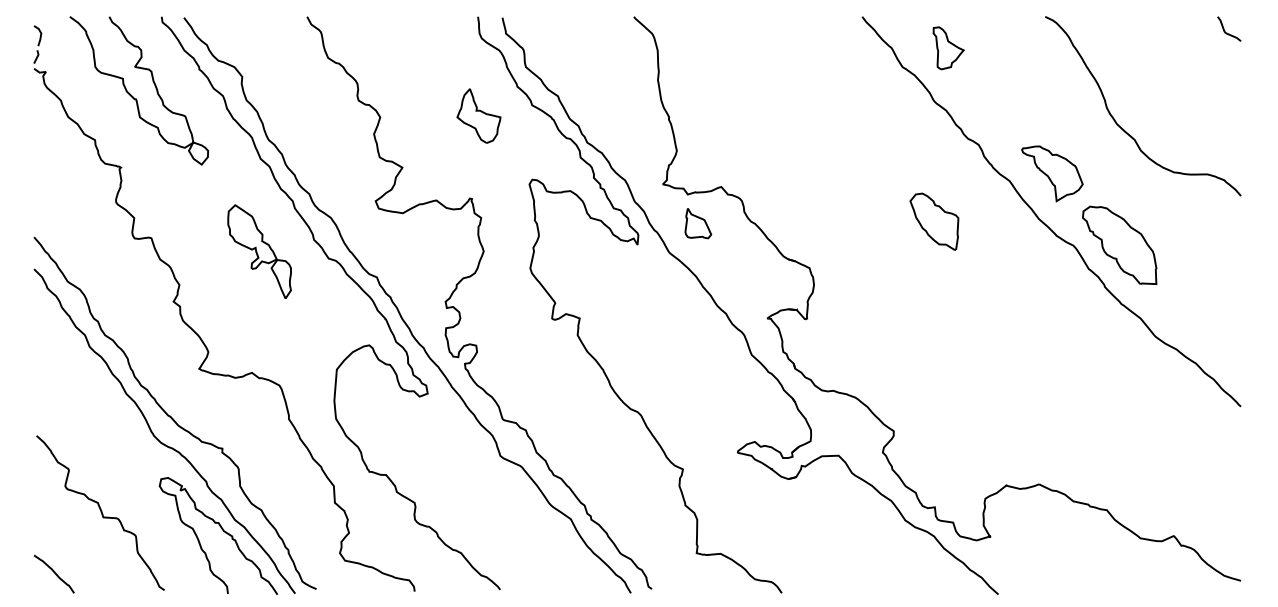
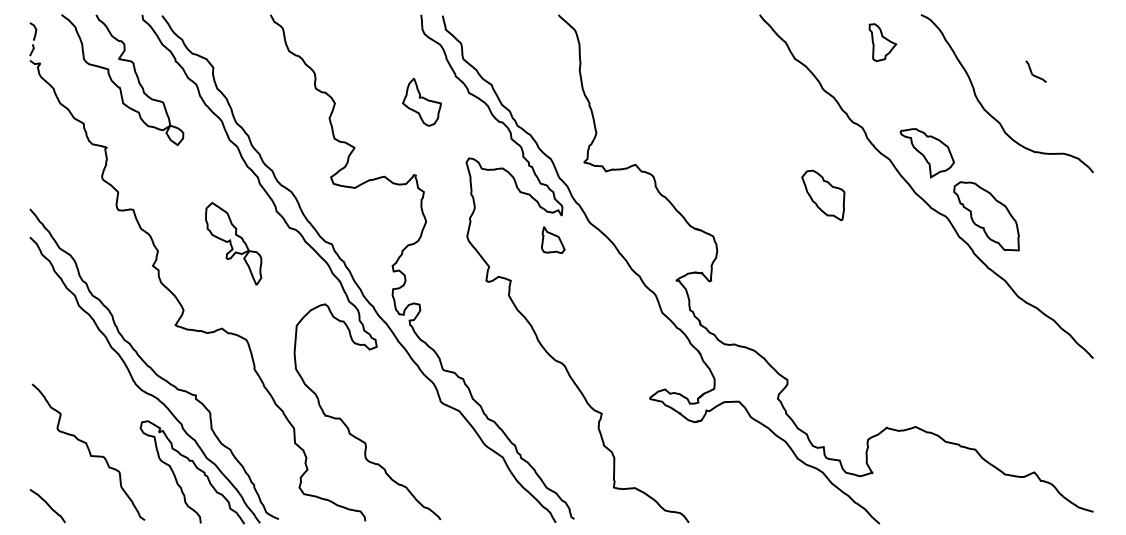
curve: (1225, 30) -> (1032, 72), moved
part: (948, 48) -> (882, 42), moved
part: (698, 222) -> (553, 239), moved
part: (259, 251) -> (233, 243), moved

